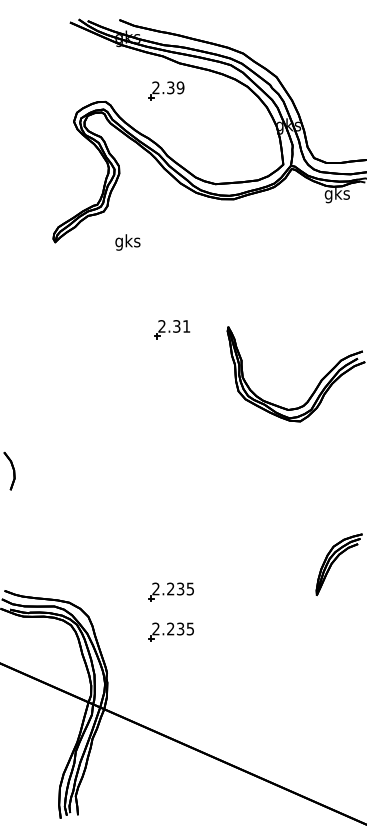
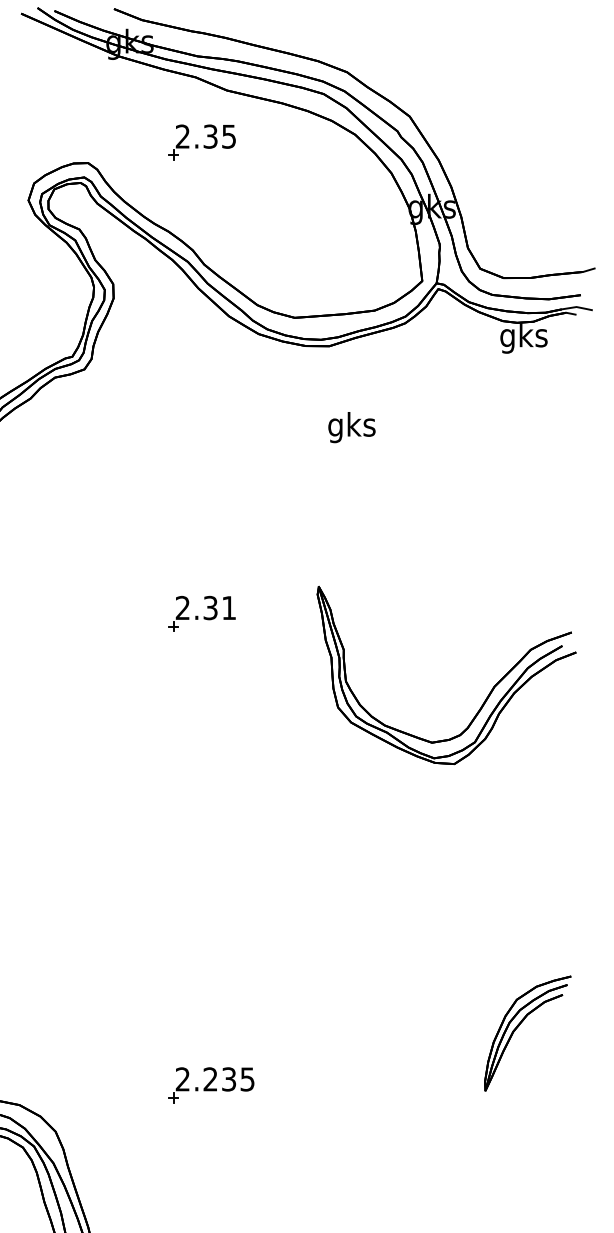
text: (180, 87) -> (228, 135), 2.39 -> 2.35
text: (127, 242) -> (351, 427), moved
part: (172, 329) -> (202, 613), moved
part: (170, 631) -> (210, 1159), removed

